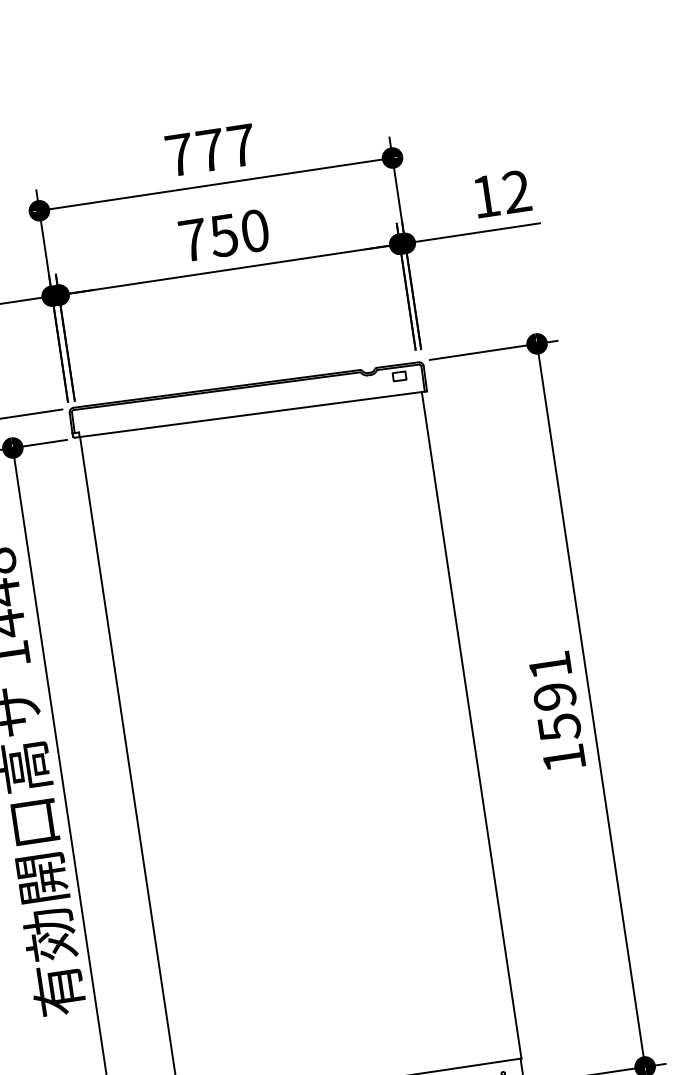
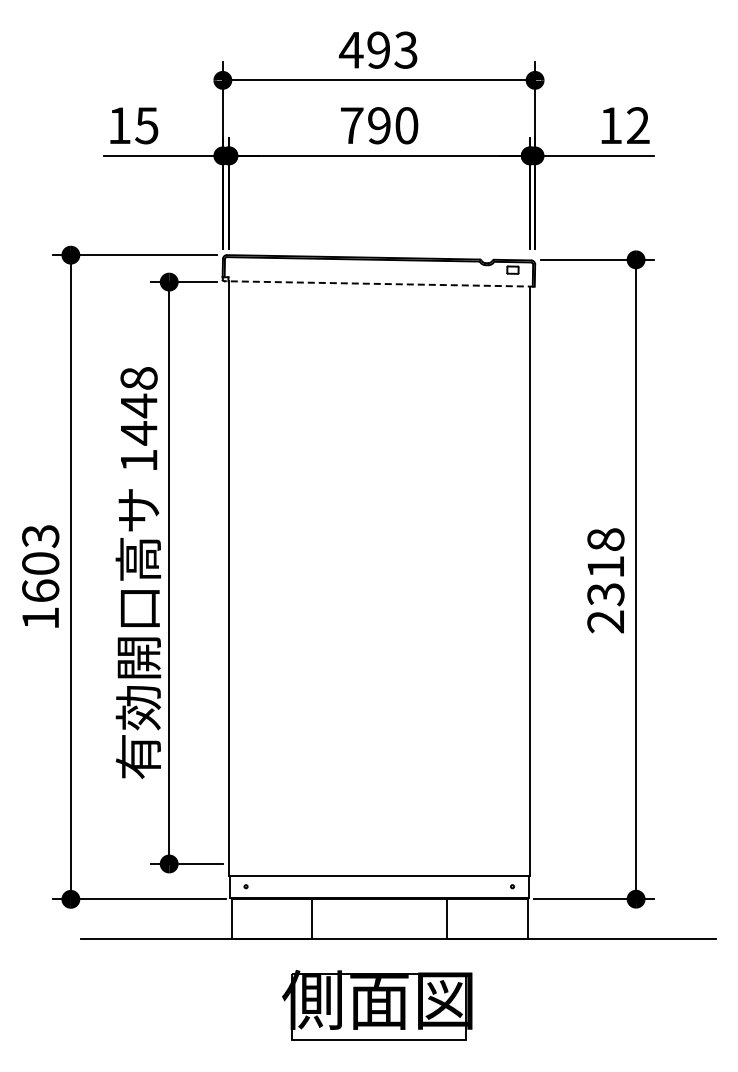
text: (209, 149) -> (377, 49), 777 -> 493
text: (223, 235) -> (378, 125), 750 -> 790
line: (249, 414) -> (378, 283), solid -> dashed
text: (556, 711) -> (605, 580), 1591 -> 2318

